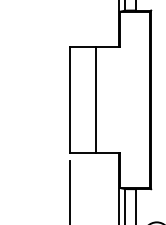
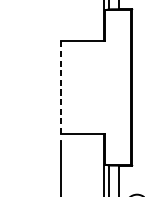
line: (69, 99) -> (60, 87), solid -> dashed
line: (96, 99) -> (84, 87), removed

